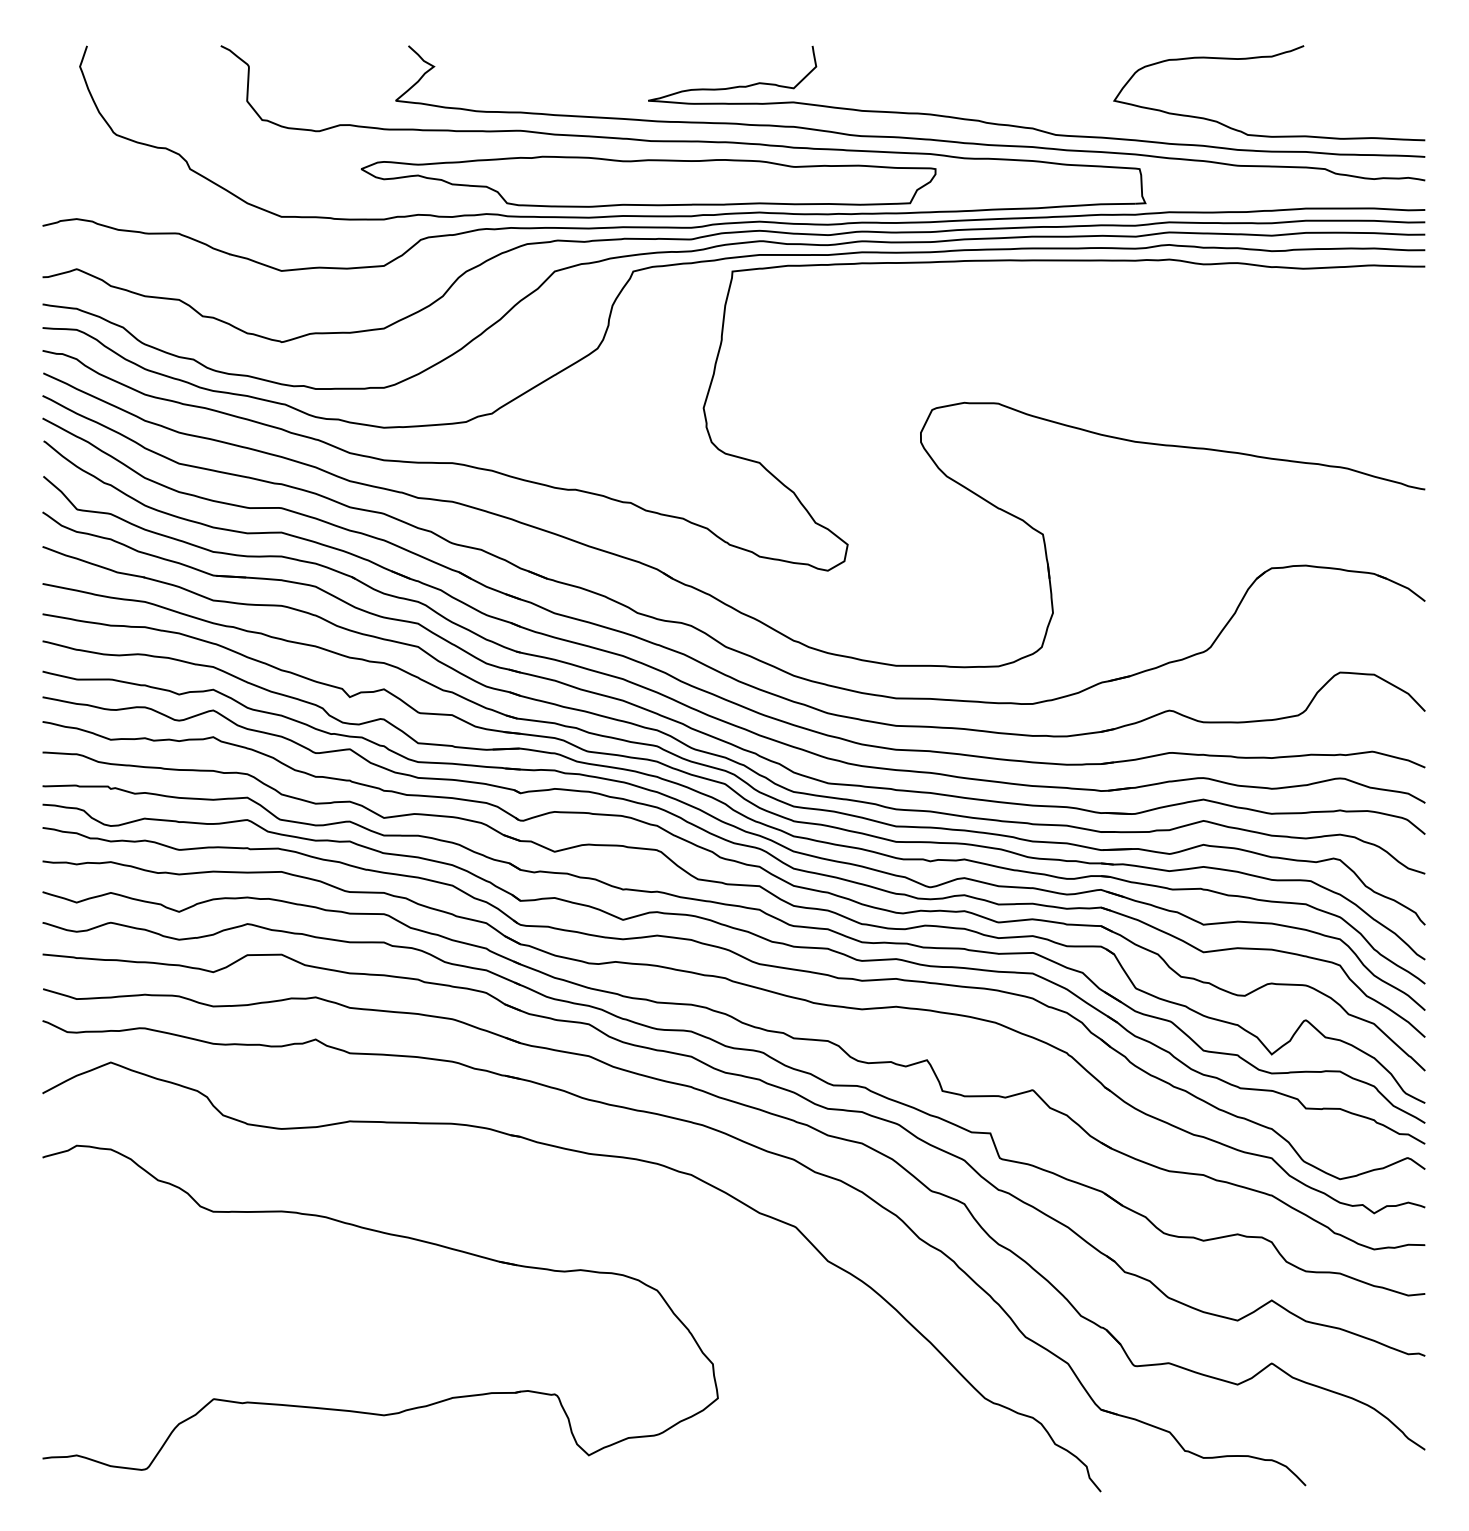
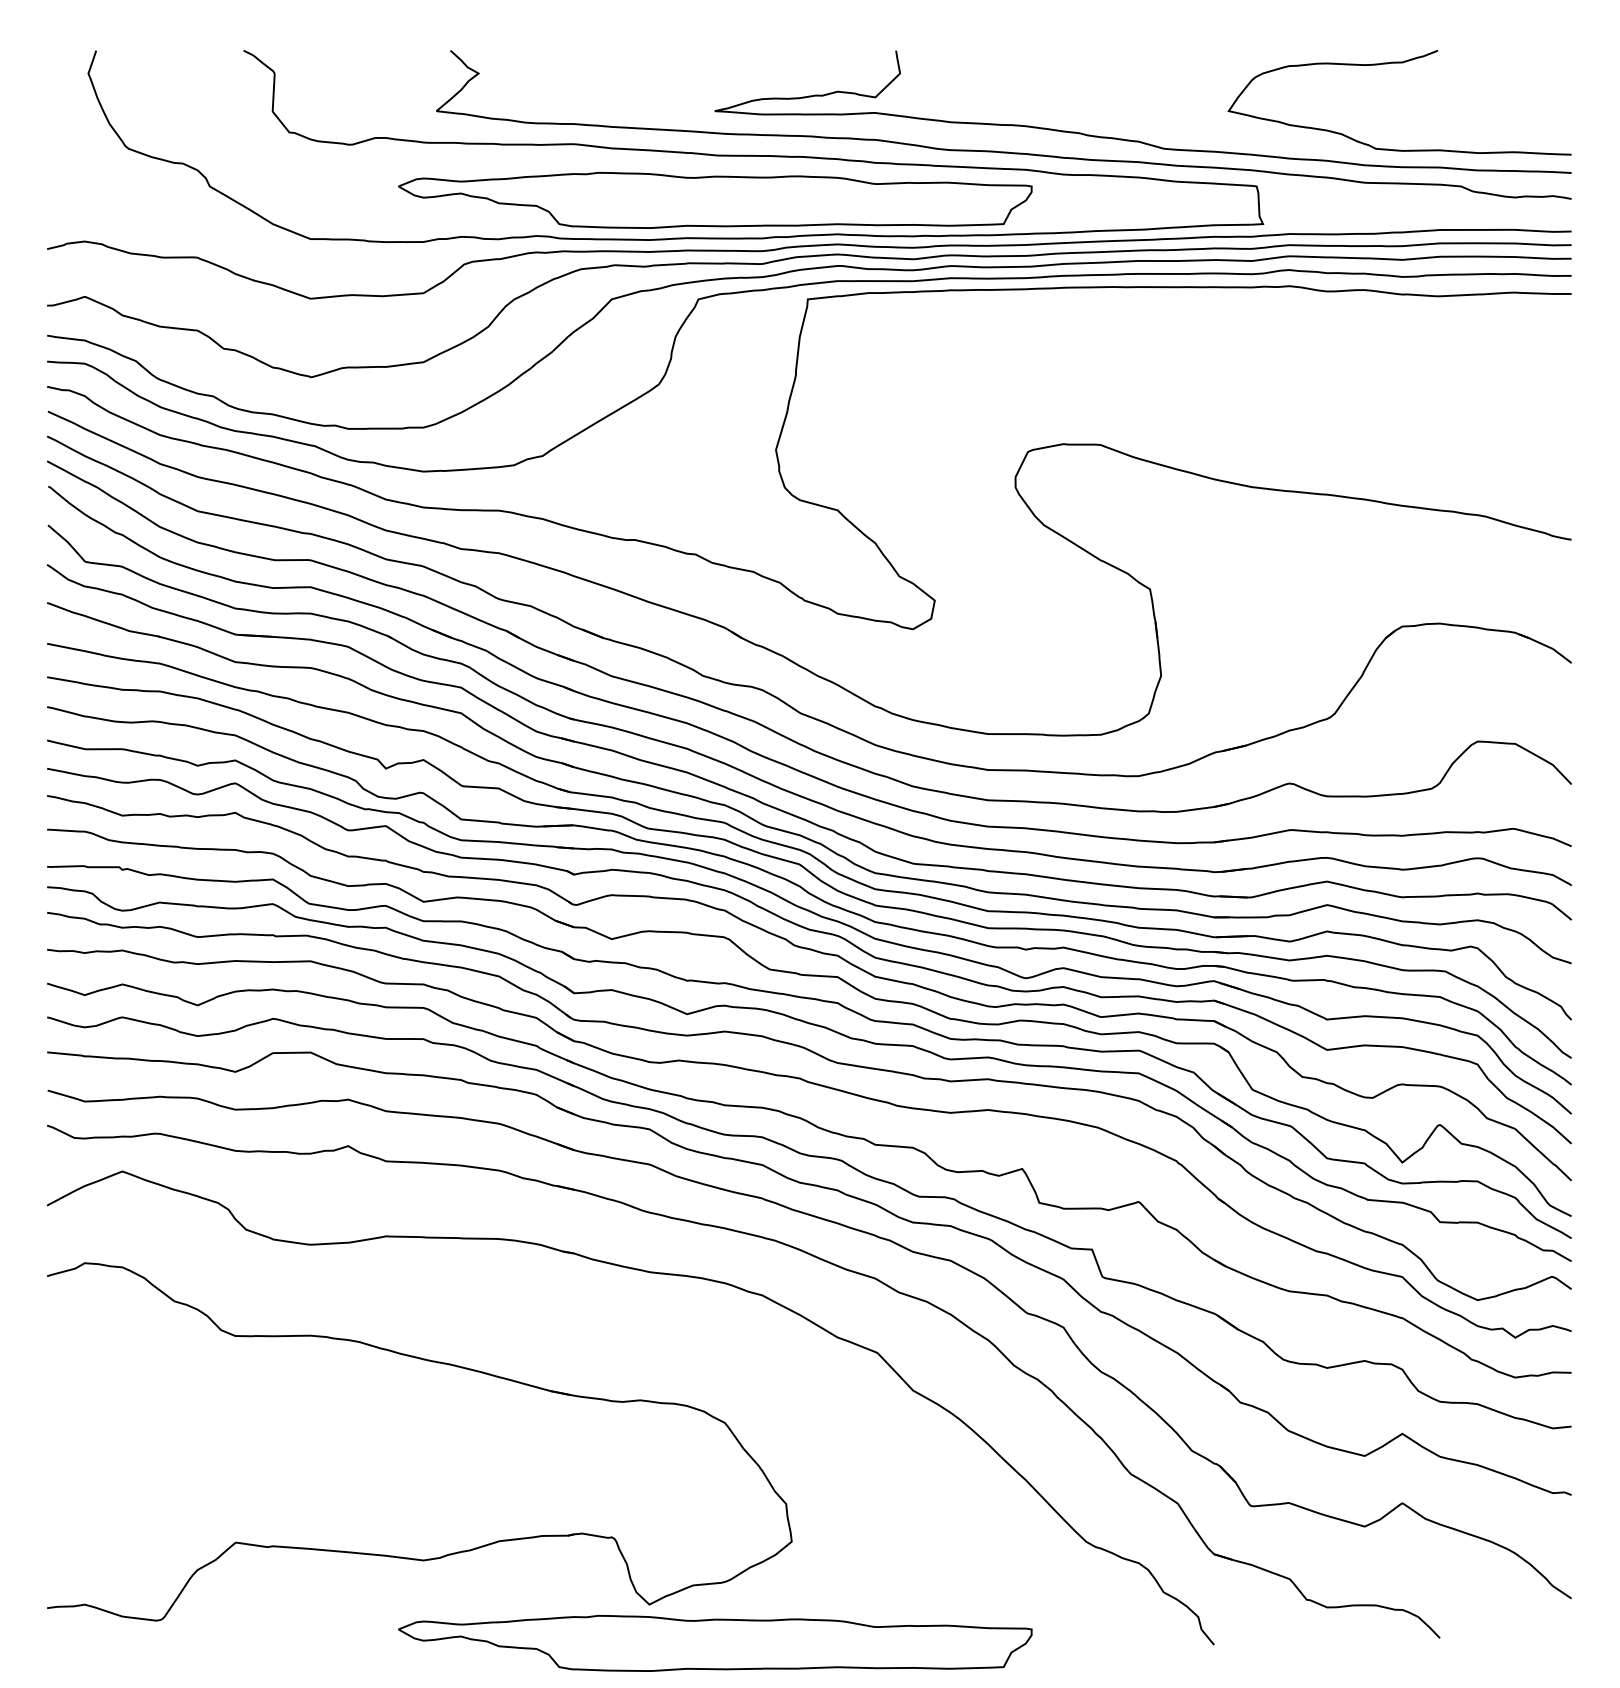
part: (648, 1489) -> (715, 1642), added

